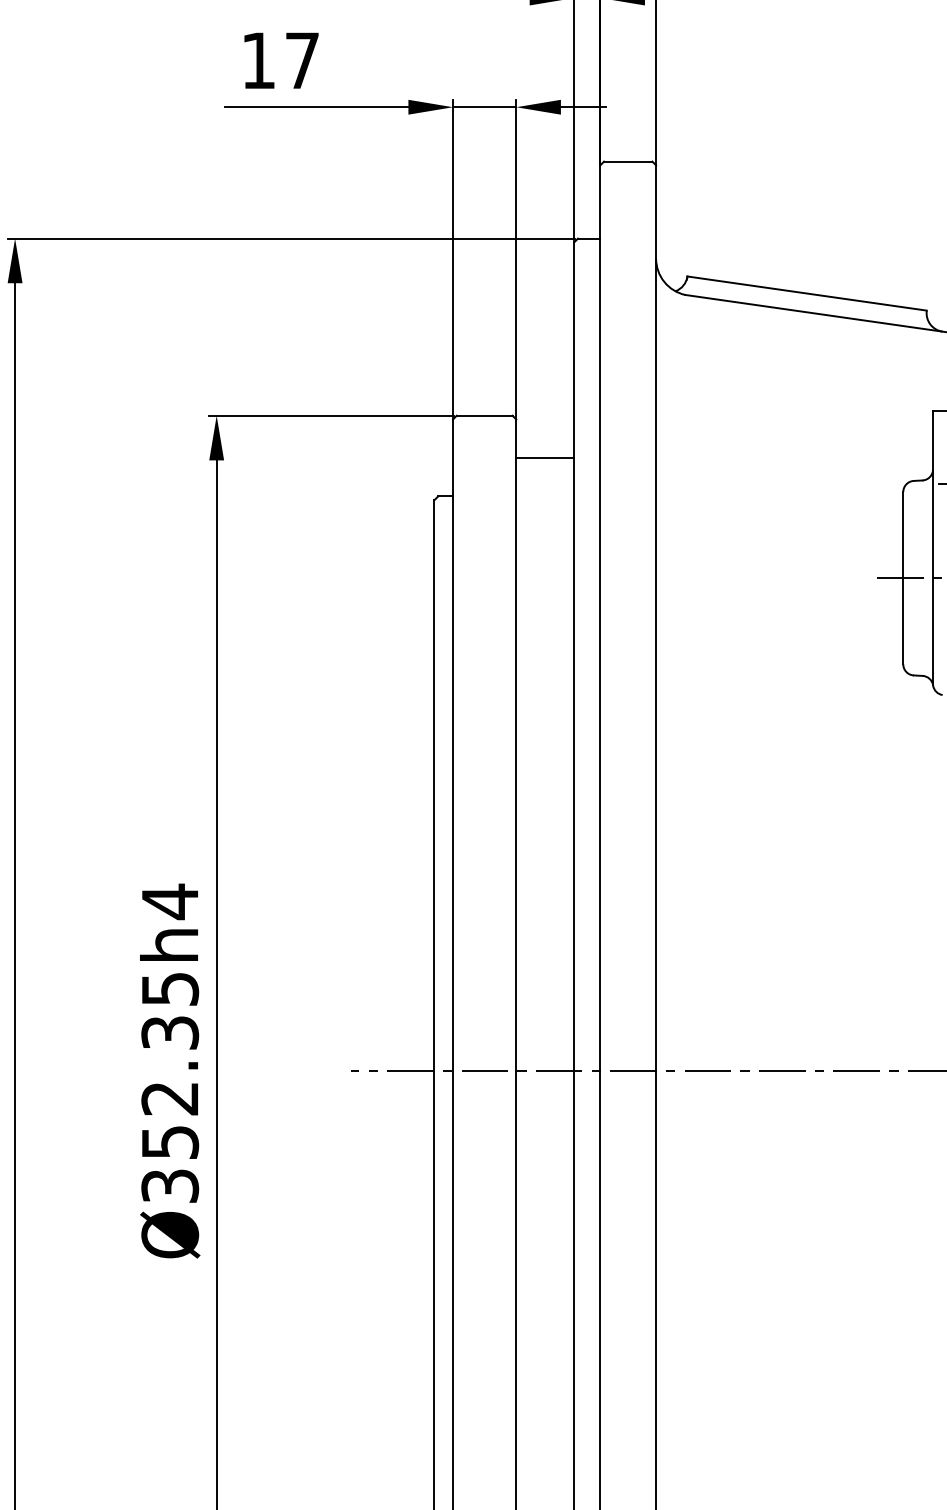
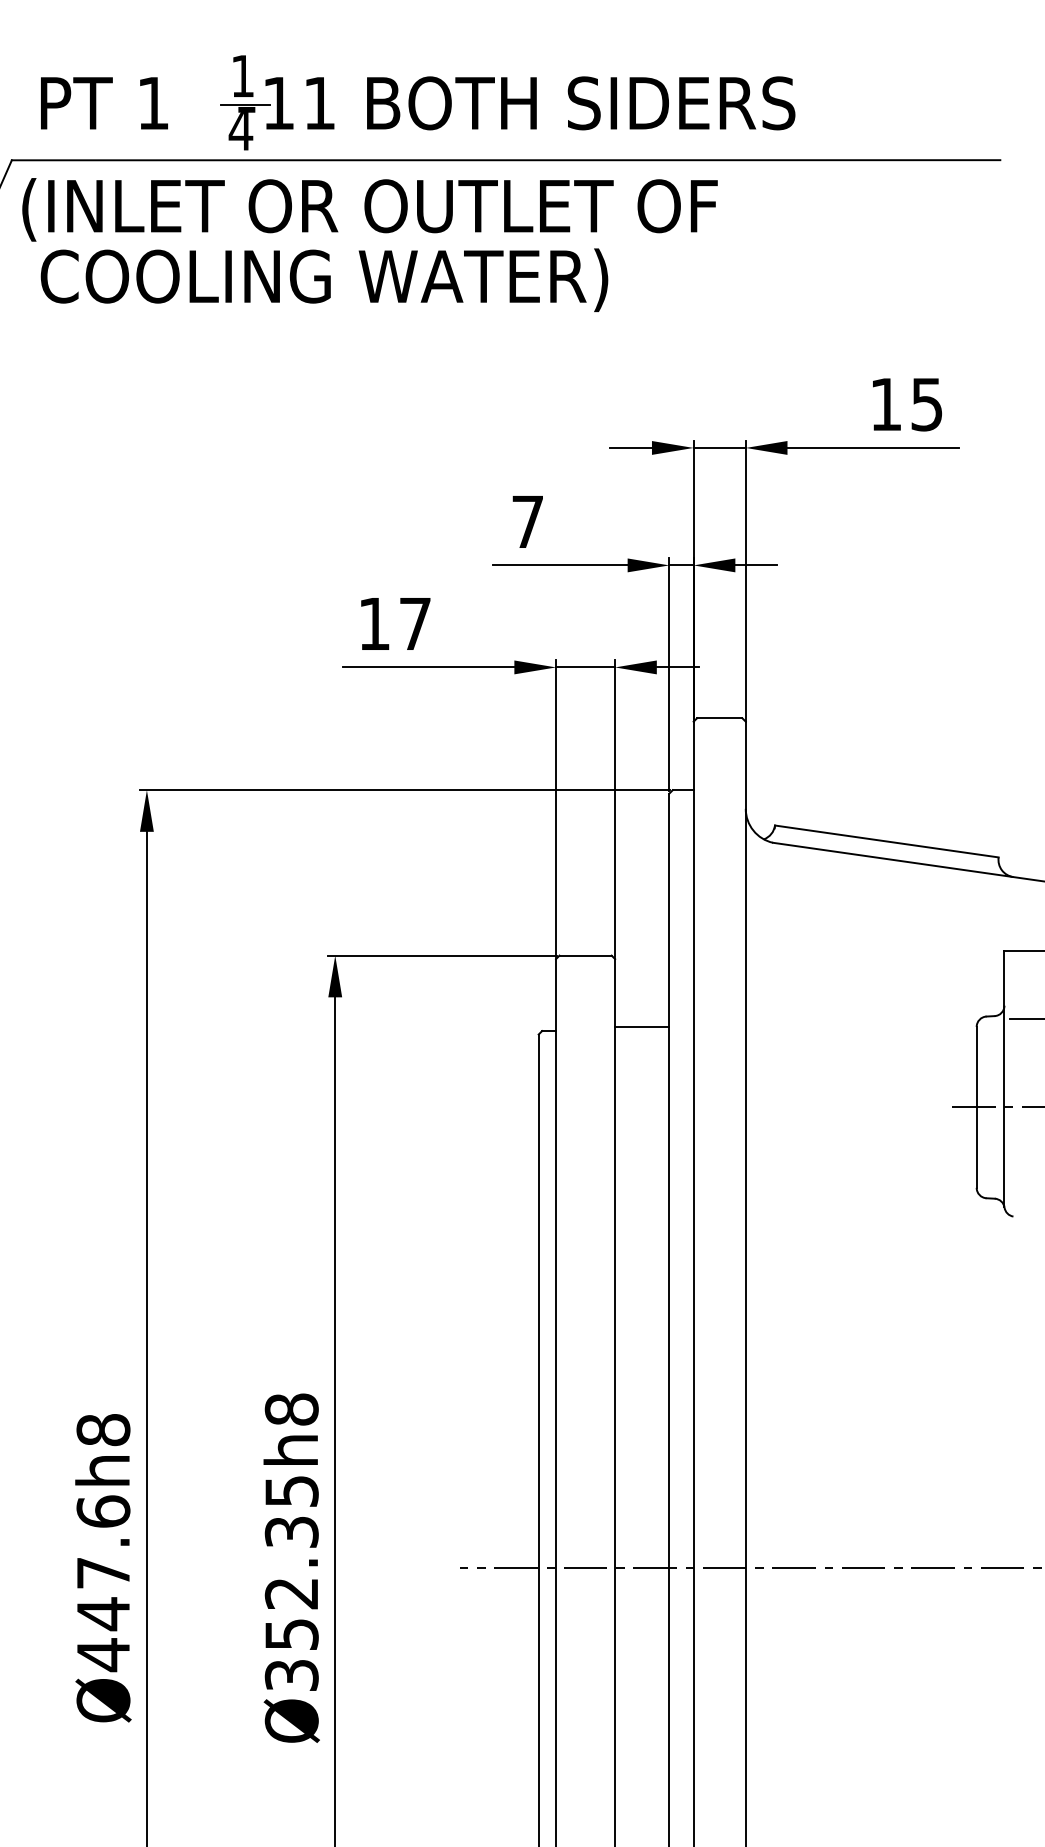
line: (545, 458) -> (642, 1027), moved
text: (169, 901) -> (291, 1409), Ø352.35h4 -> Ø352.35h8

